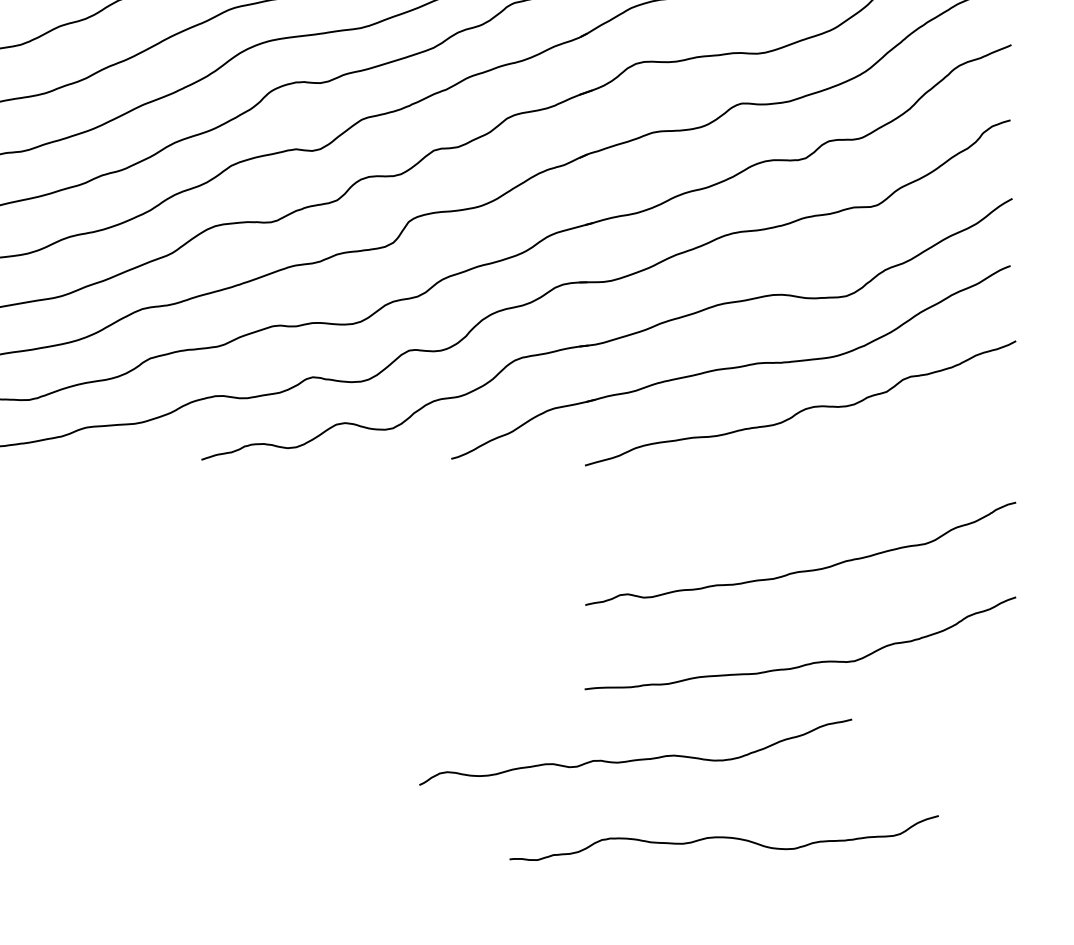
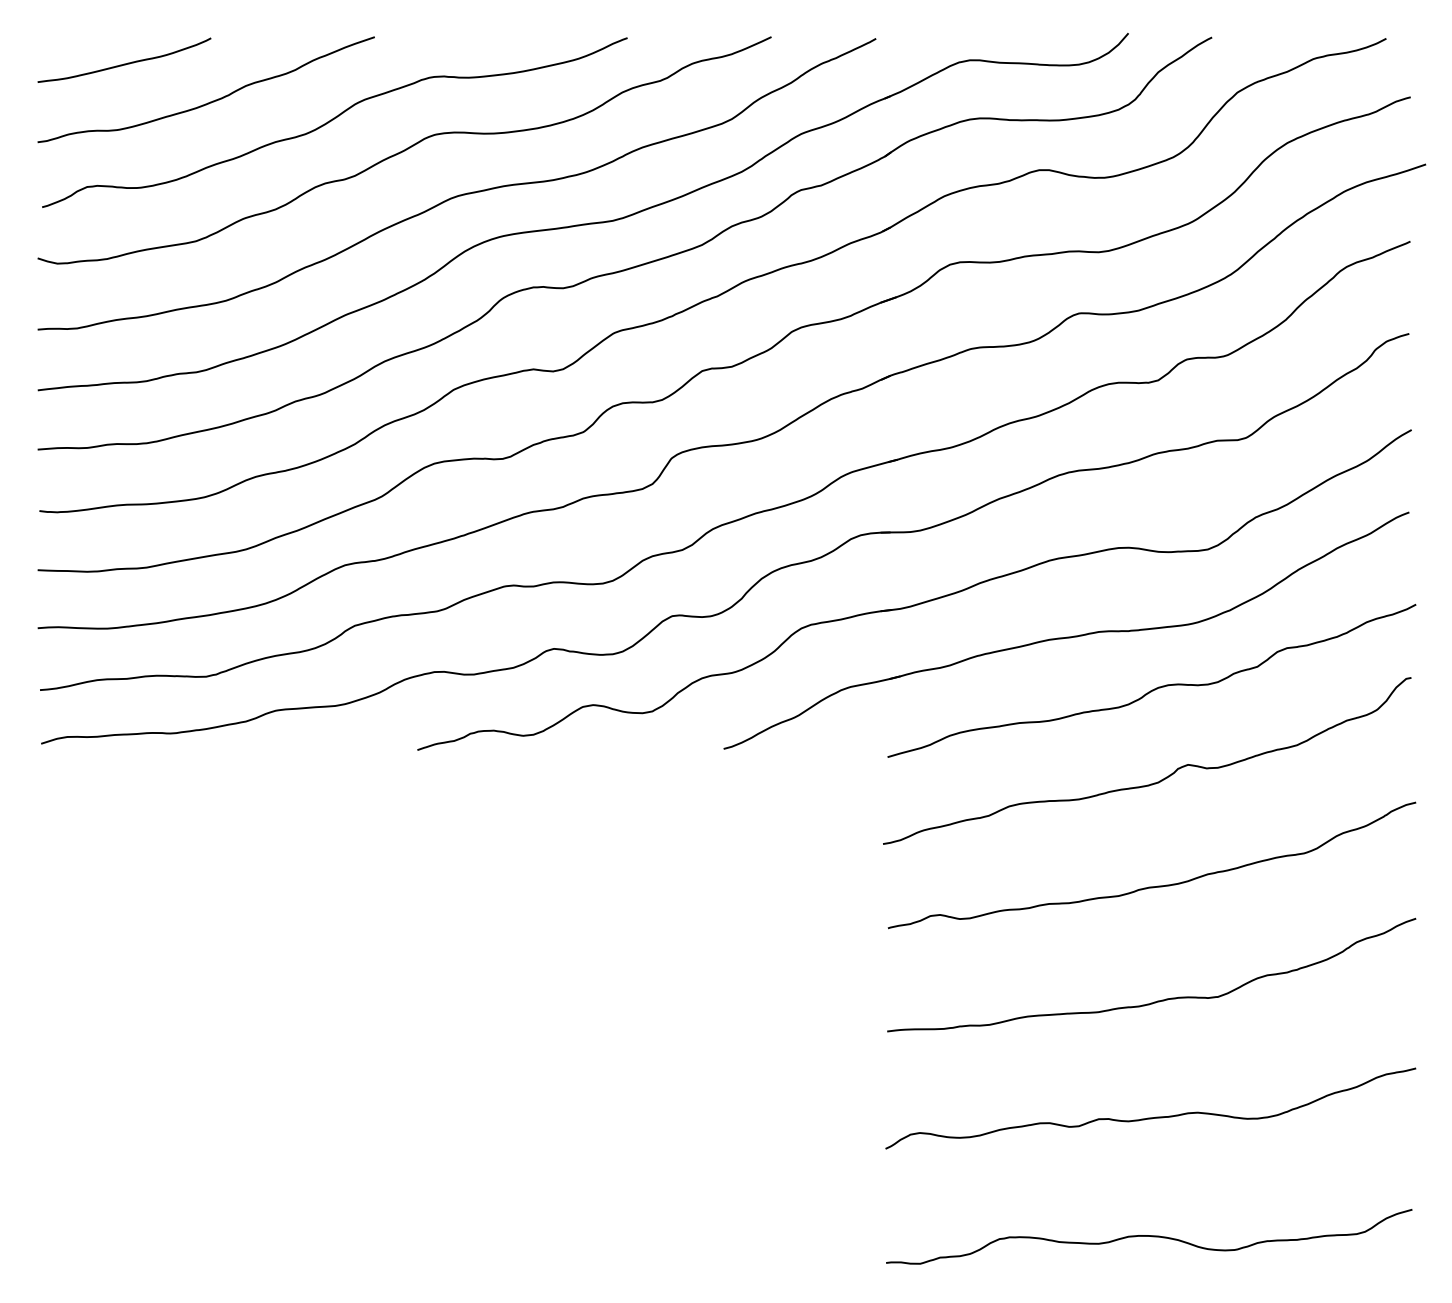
curve: (802, 486) -> (1154, 782), added
curve: (635, 759) -> (1150, 1117), moved
curve: (724, 837) -> (1149, 1236), moved

